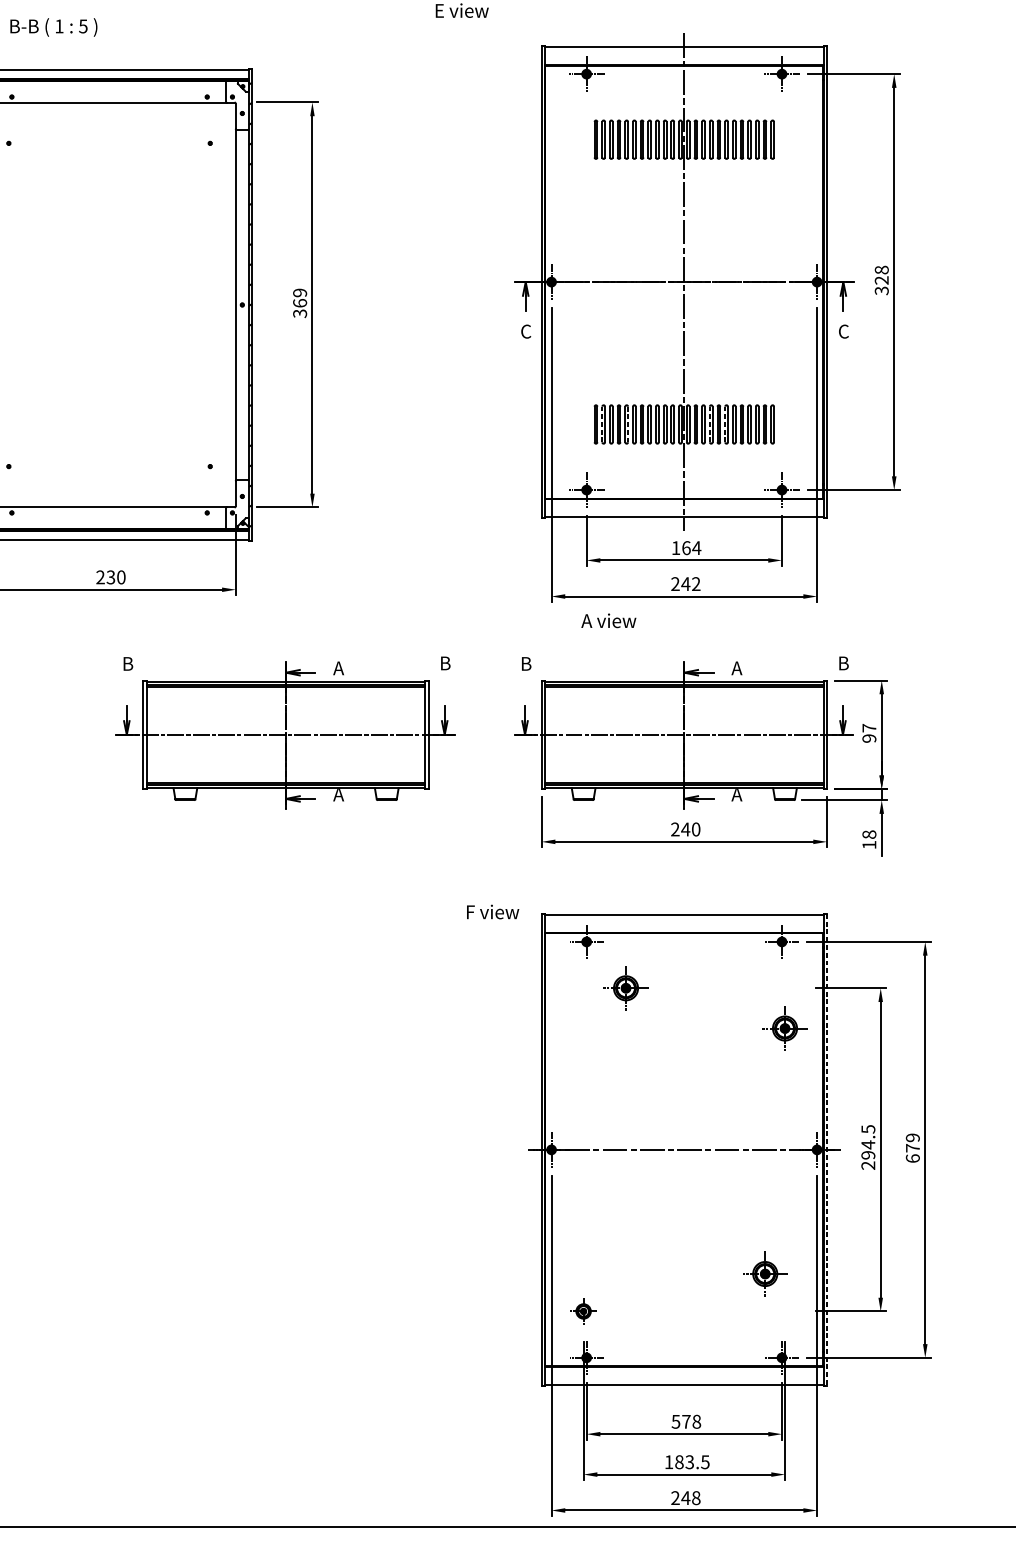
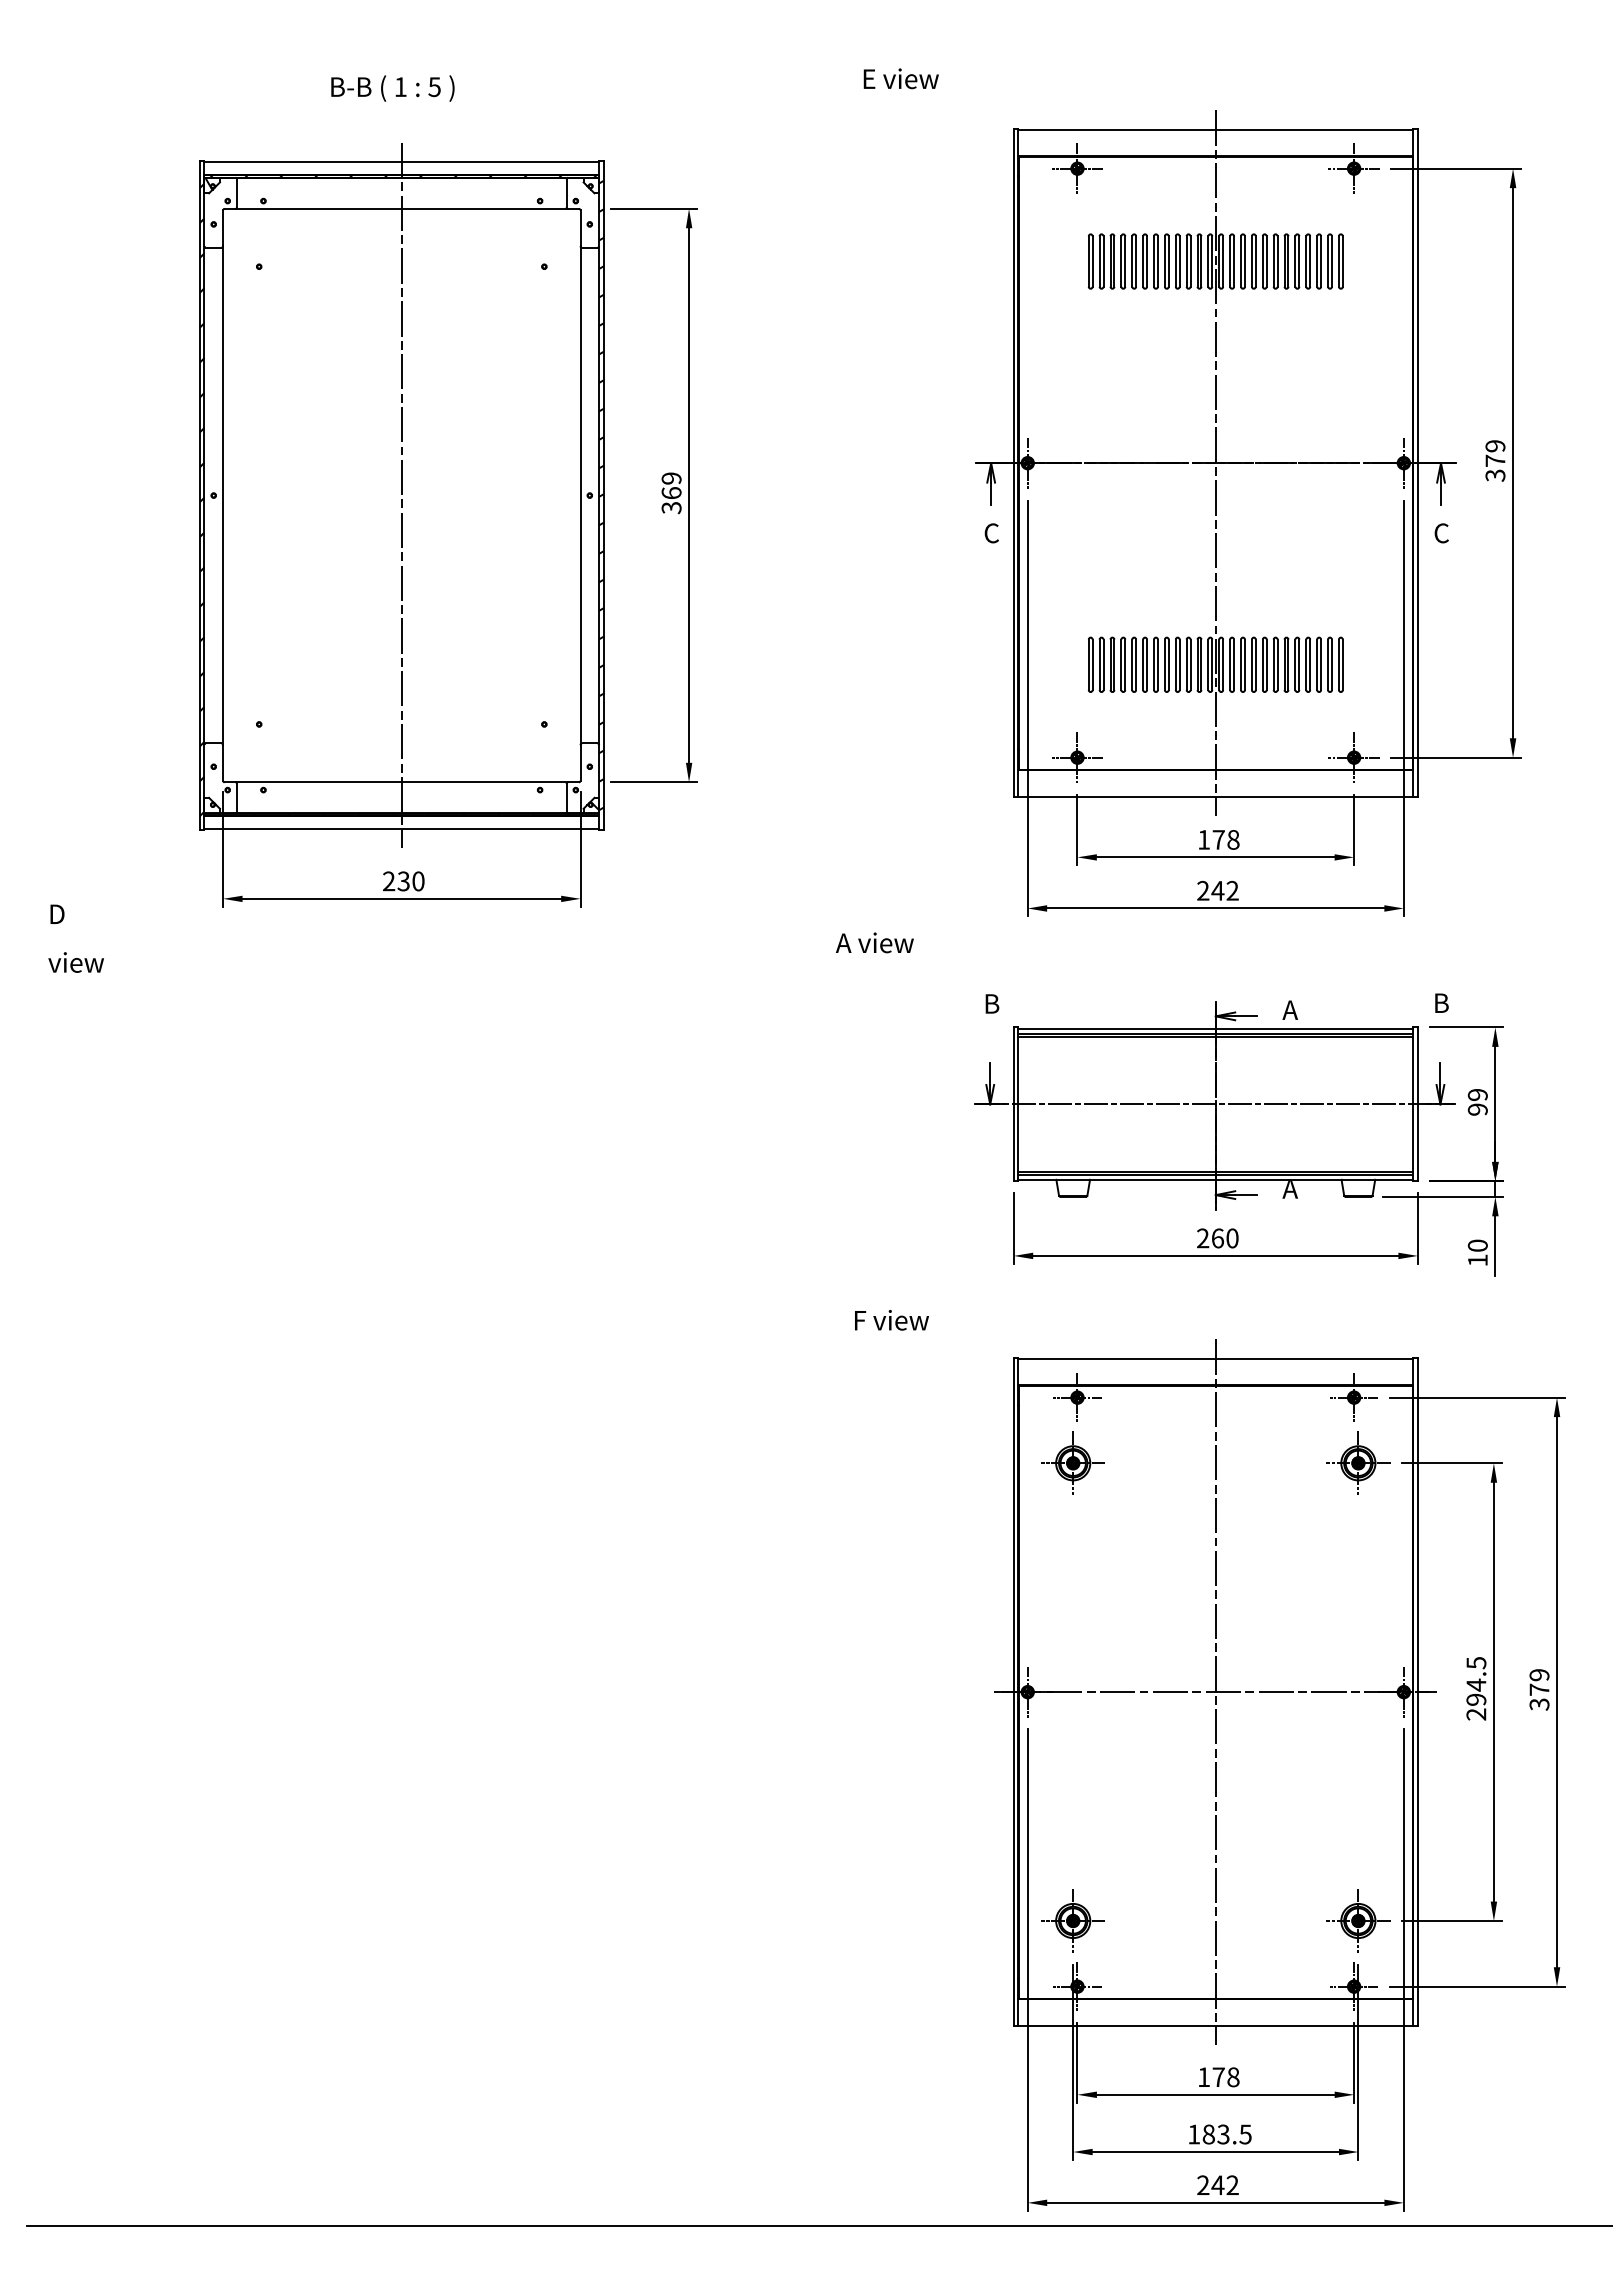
text: (53, 27) -> (392, 88), moved
text: (881, 275) -> (1495, 453), 328 -> 379
line: (109, 304) -> (401, 495), added
line: (602, 424) -> (1099, 664), dashed -> solid
line: (628, 424) -> (1136, 665), dashed -> solid
line: (709, 424) -> (1251, 664), dashed -> solid
line: (725, 424) -> (1273, 664), dashed -> solid
text: (691, 547) -> (1226, 839), 164 -> 178
text: (608, 620) -> (874, 942), moved
text: (869, 727) -> (1477, 1094), 97 -> 99
part: (285, 732) -> (650, 1101), removed
text: (685, 829) -> (1217, 1238), 240 -> 260
text: (869, 834) -> (1477, 1245), 18 -> 10
text: (492, 912) -> (891, 1320), moved
part: (625, 987) -> (1072, 1462), moved
part: (785, 1027) -> (1358, 1462), moved
line: (684, 1149) -> (1215, 1691), added
line: (826, 1150) -> (1417, 1692), dashed -> solid
text: (912, 1158) -> (1539, 1704), 679 -> 379
part: (765, 1273) -> (1358, 1920), moved
part: (583, 1311) -> (1072, 1920), size x1.67
text: (675, 1421) -> (1203, 2077), 578 -> 178
text: (696, 1498) -> (1232, 2185), 248 -> 242

